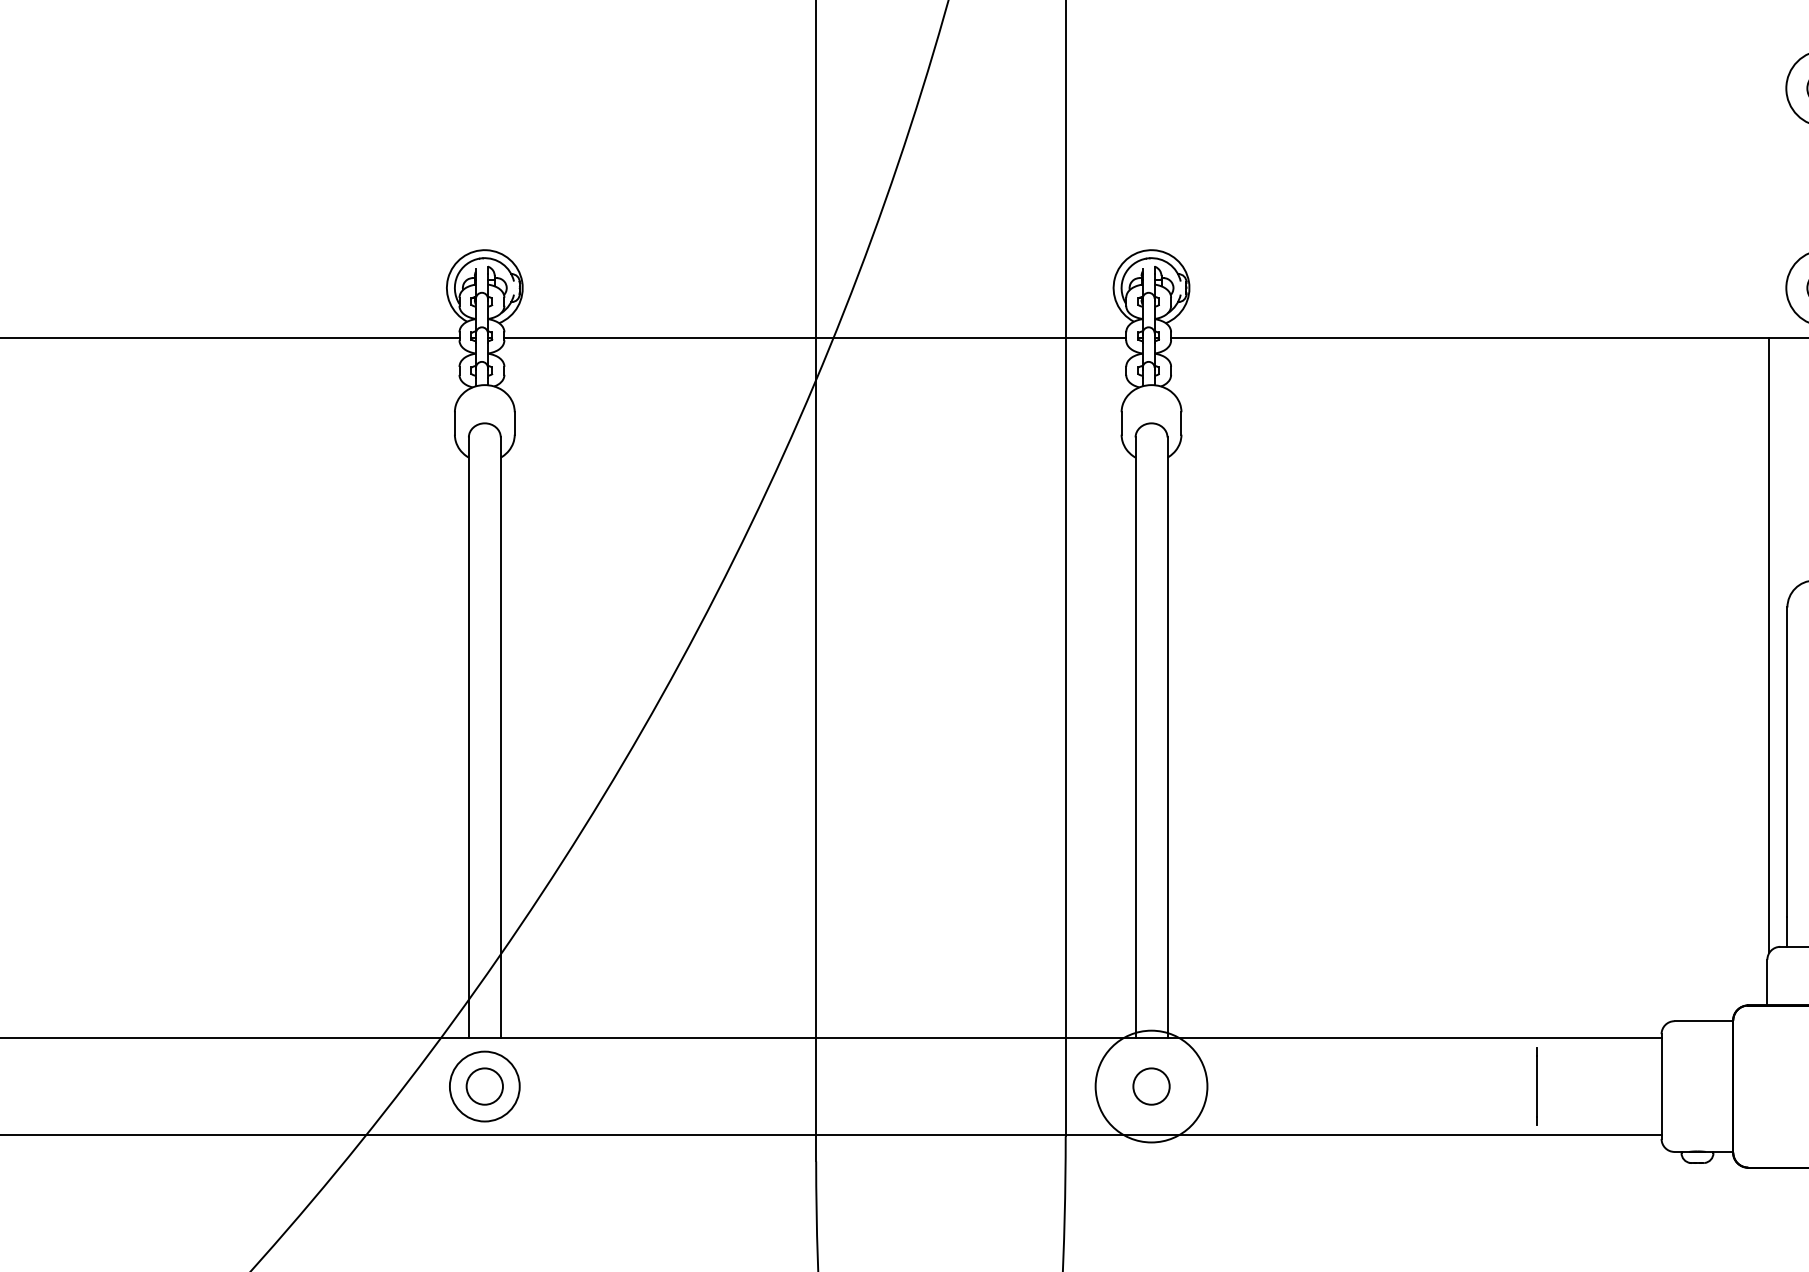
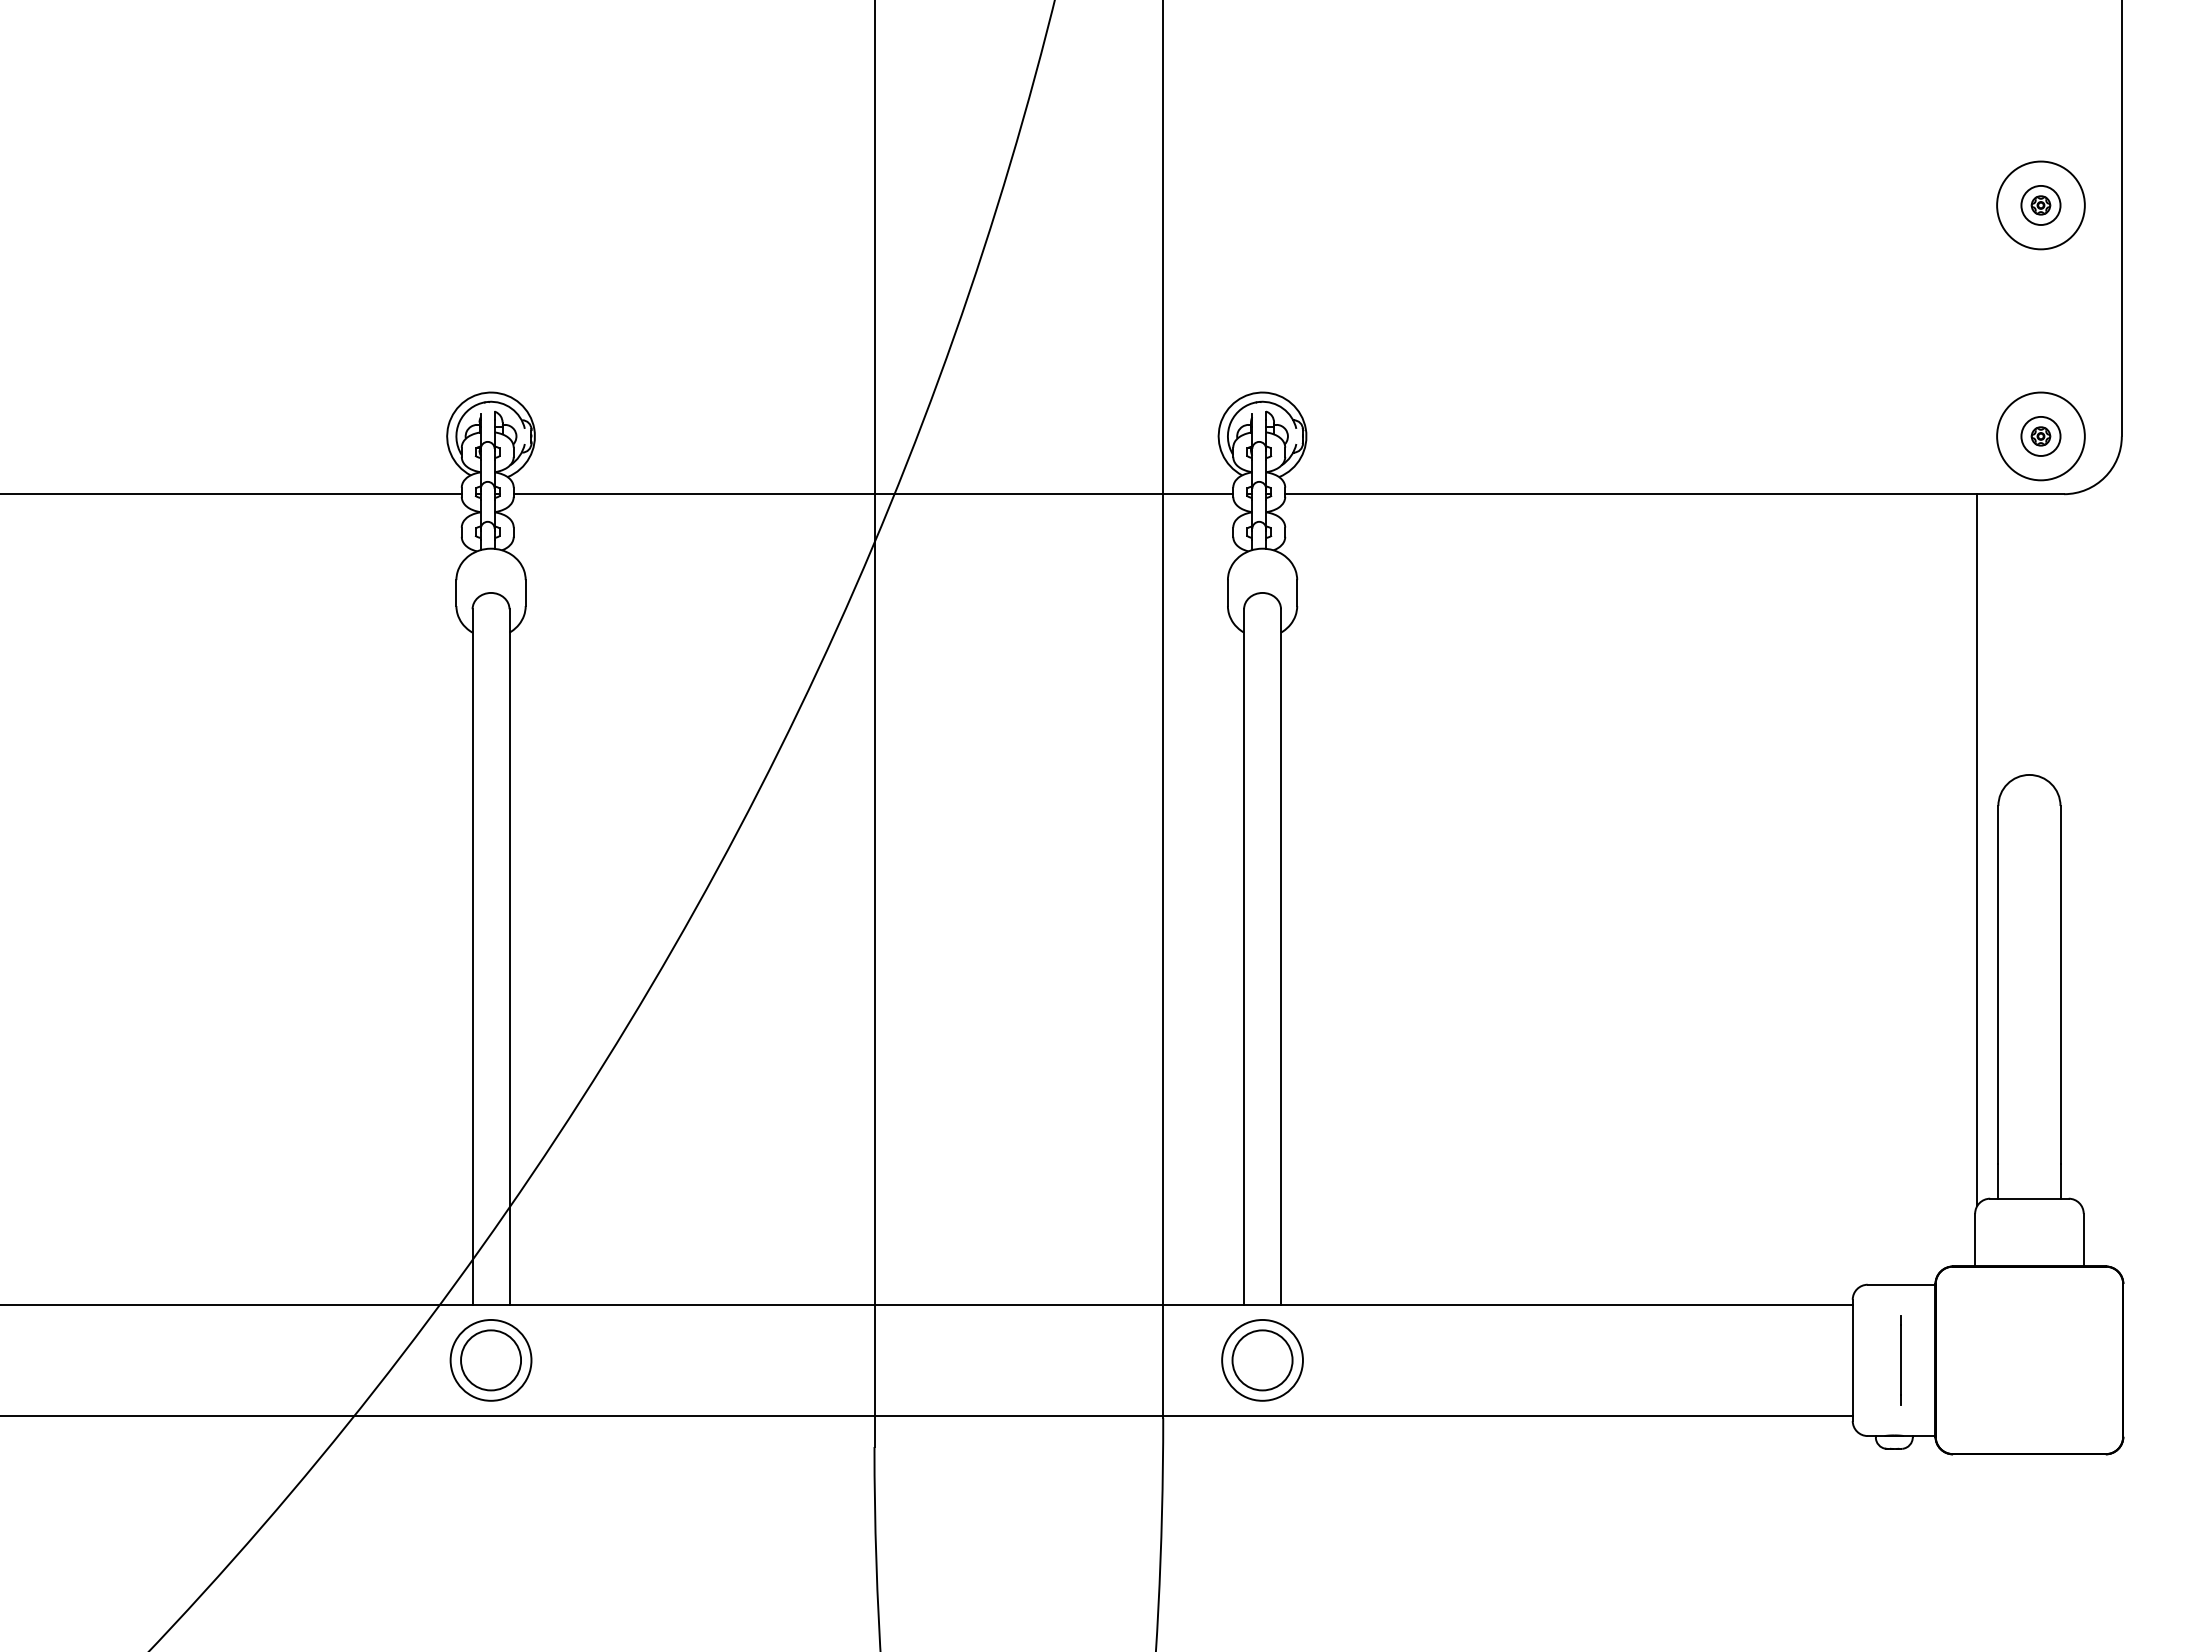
circle: (1151, 1085) -> (1262, 1359), size x0.62
circle: (485, 1086) -> (491, 1360), size x1.43
circle: (1151, 1086) -> (1262, 1360), size x1.43
line: (1536, 1086) -> (1900, 1360), moved

